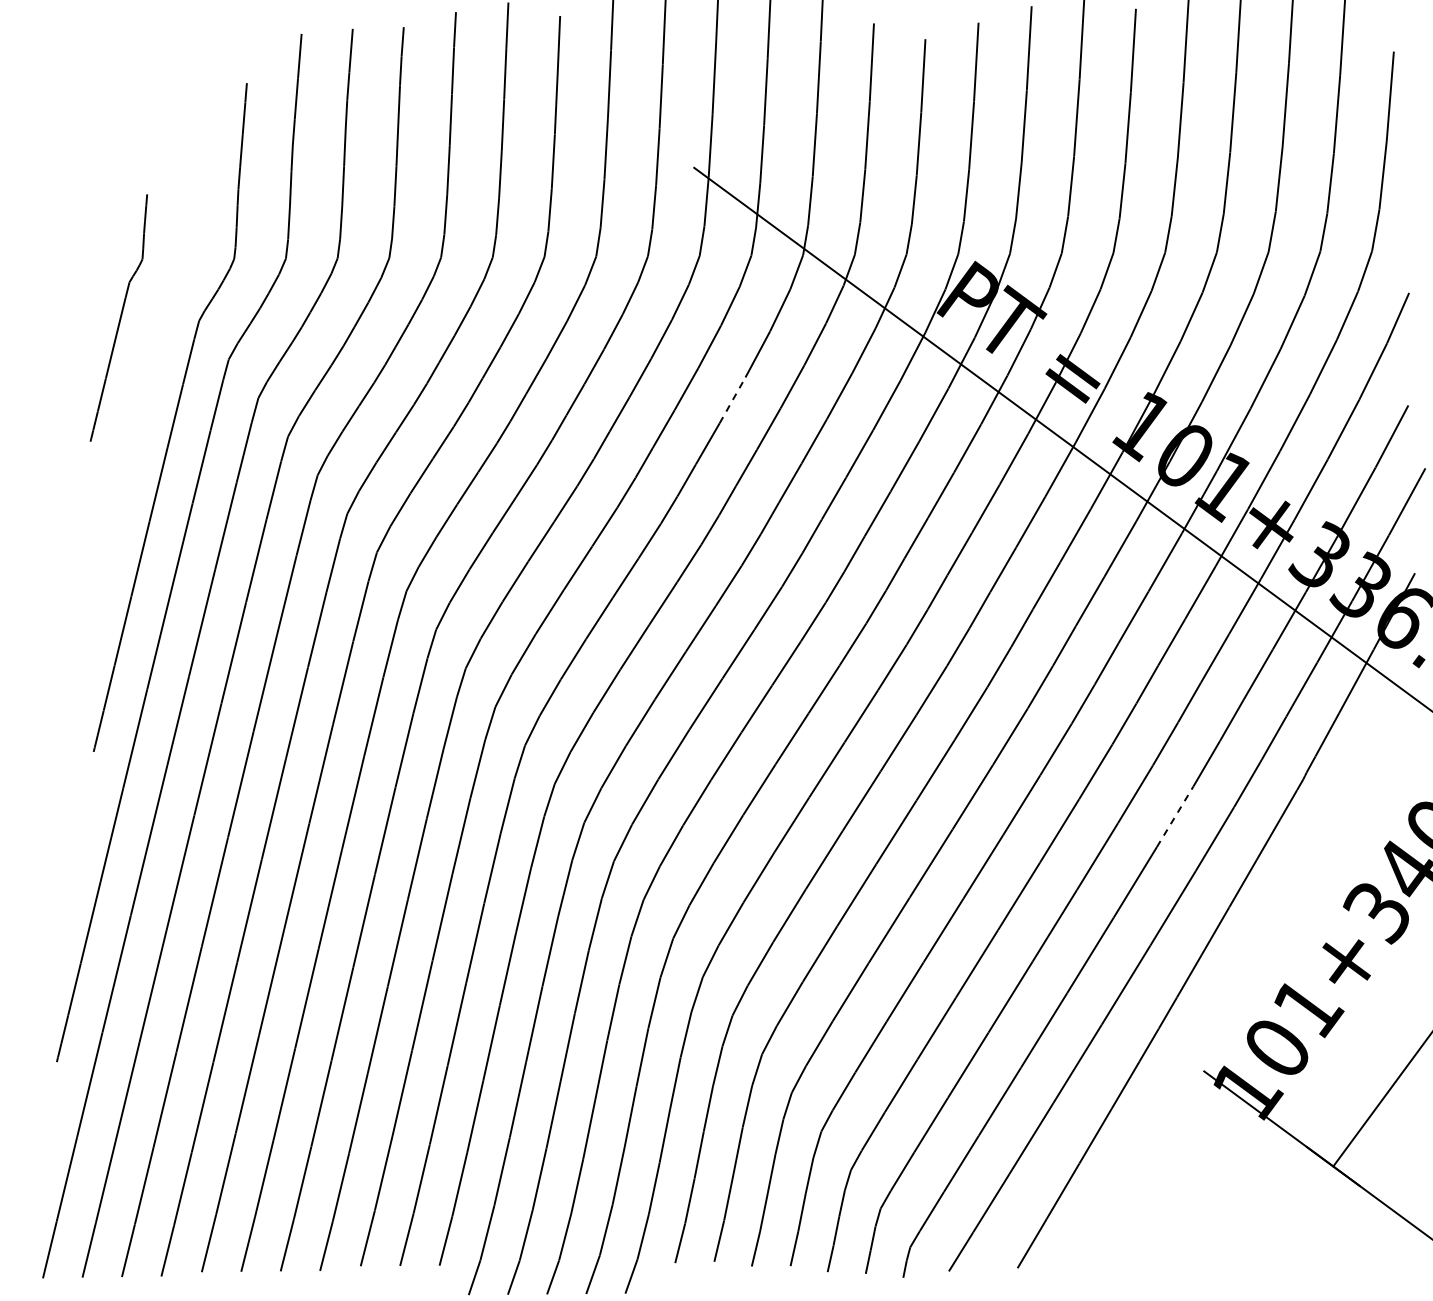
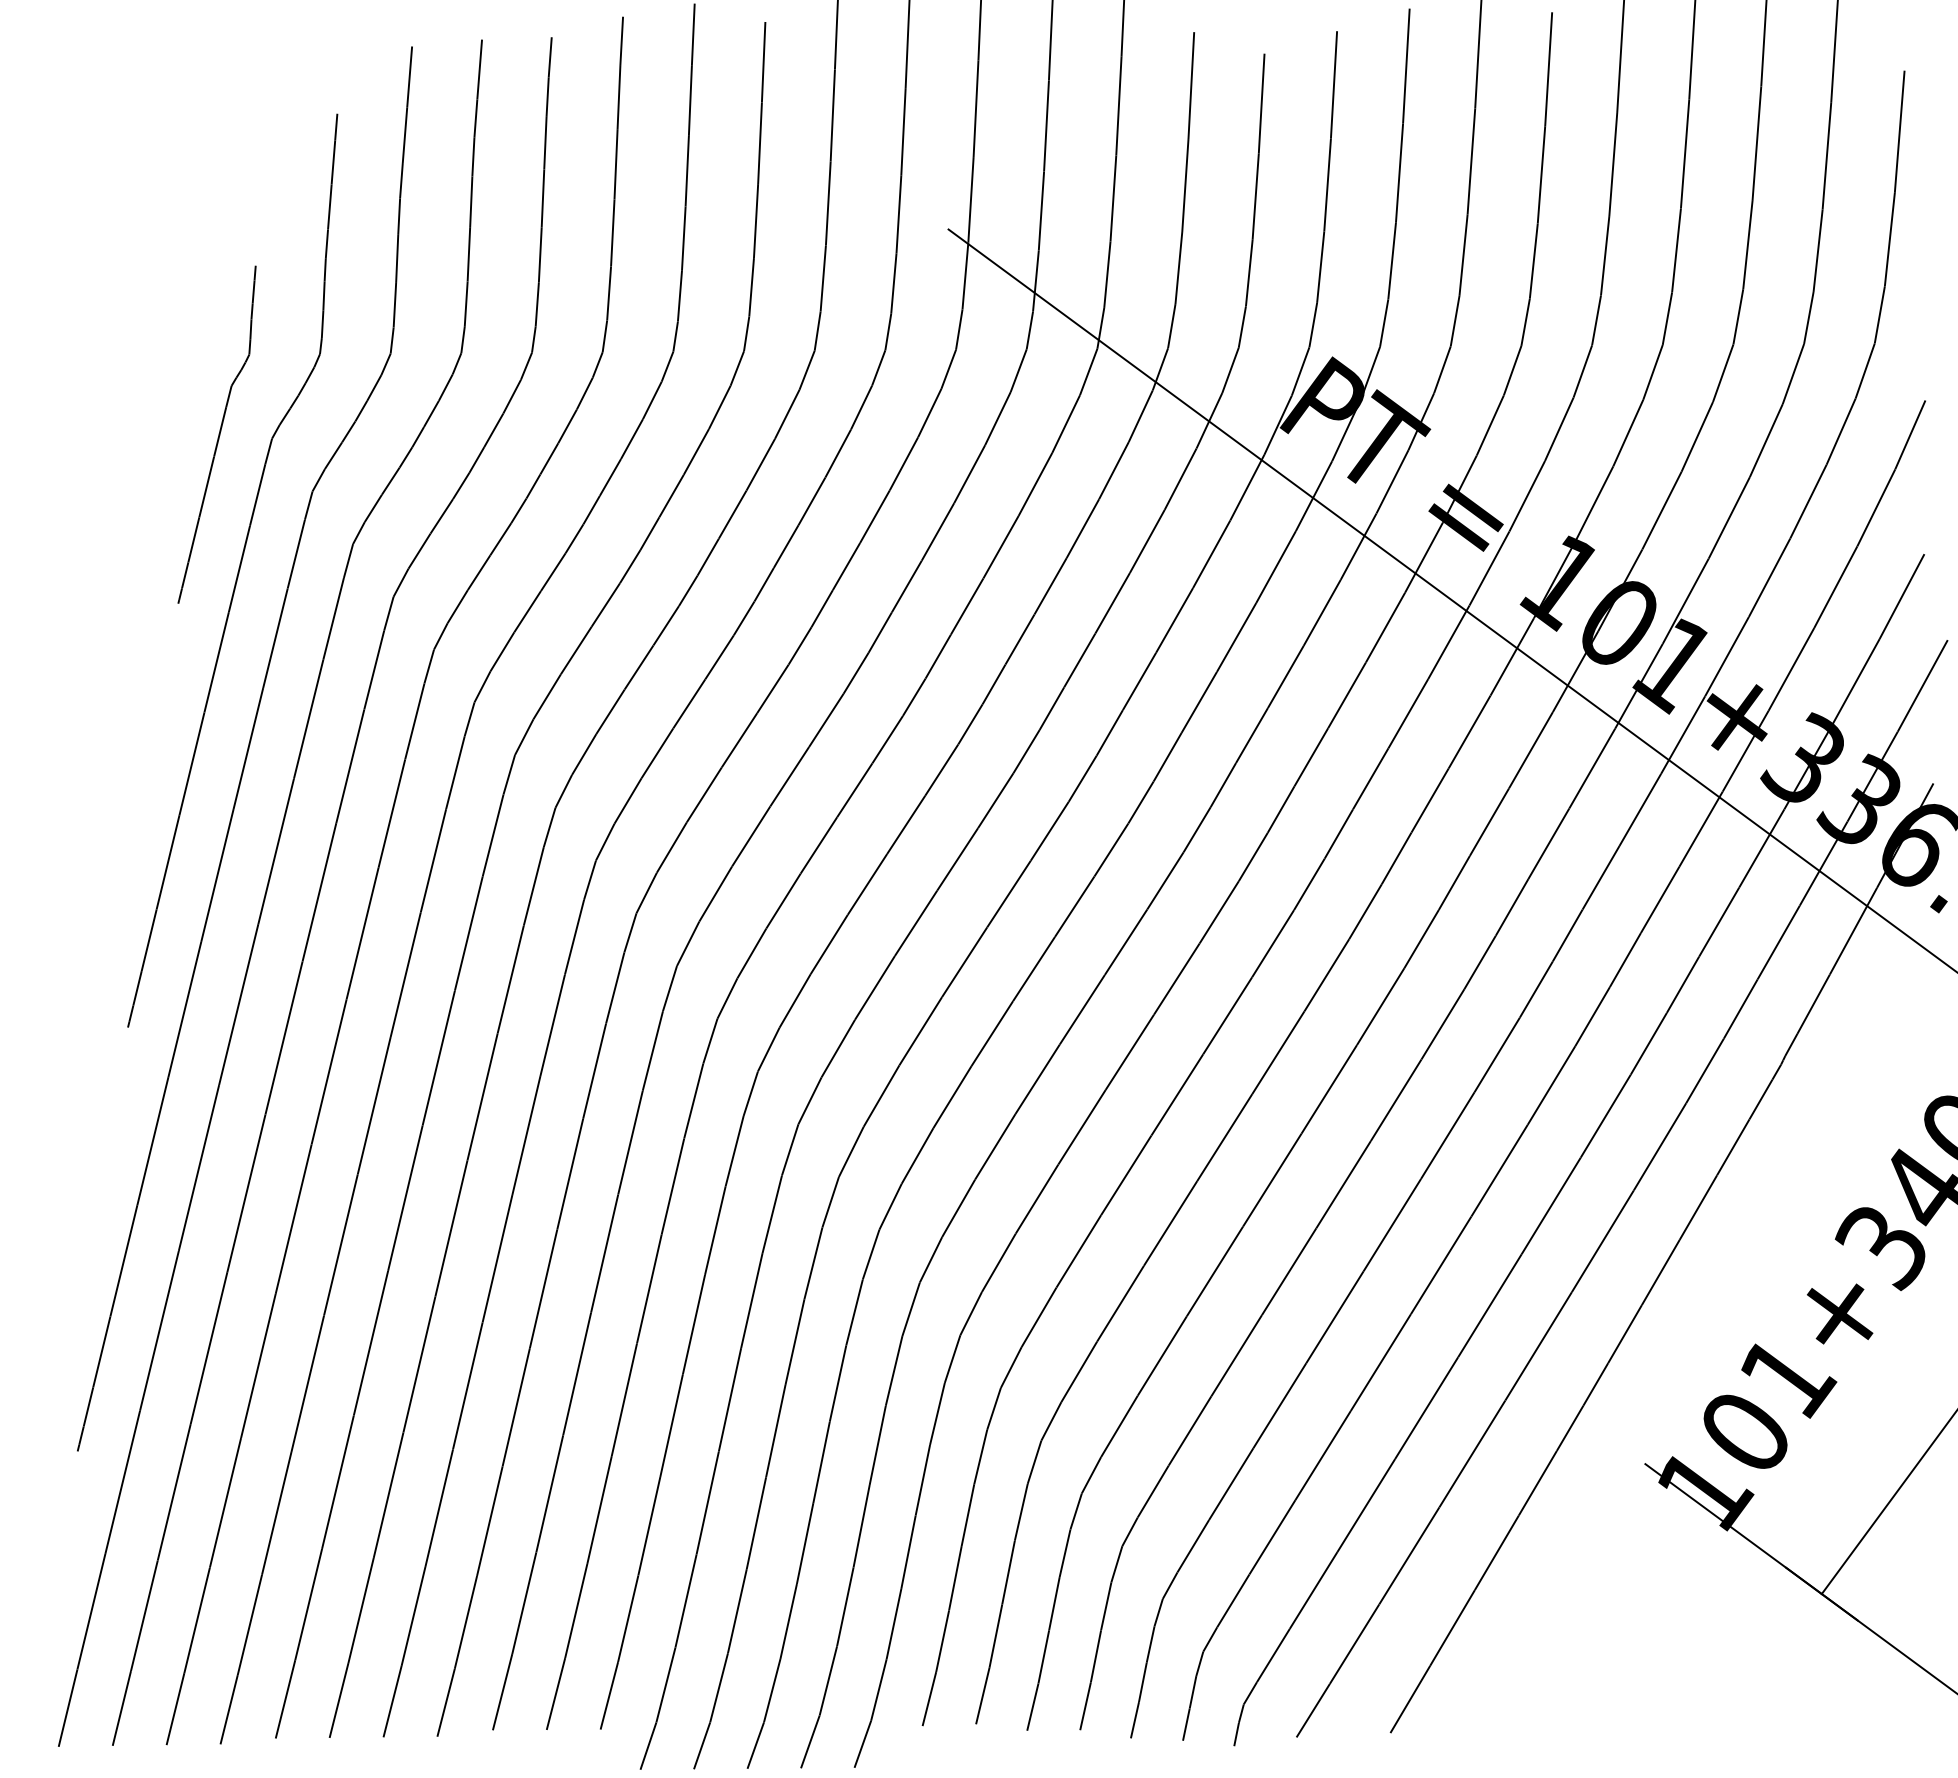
part: (118, 317) -> (216, 433), moved
line: (732, 399) -> (1000, 546), dashed -> solid
line: (1175, 816) -> (1606, 1115), dashed -> solid

